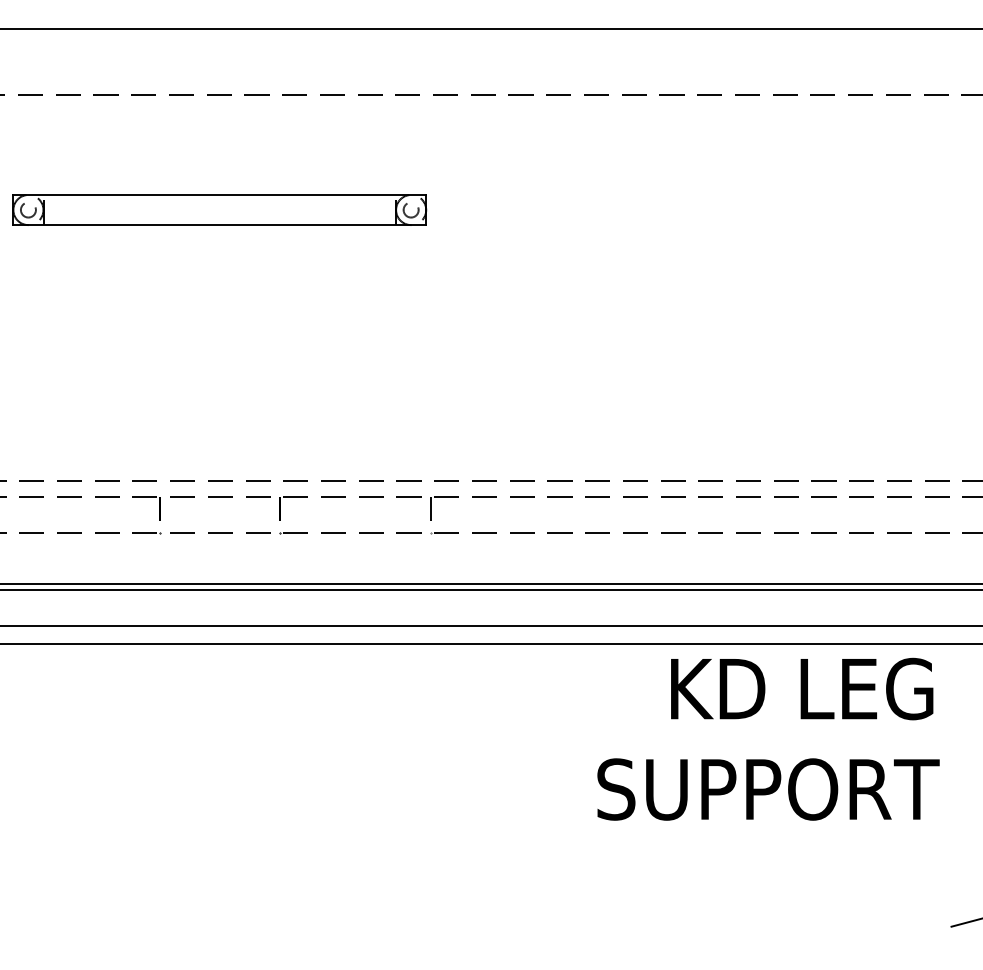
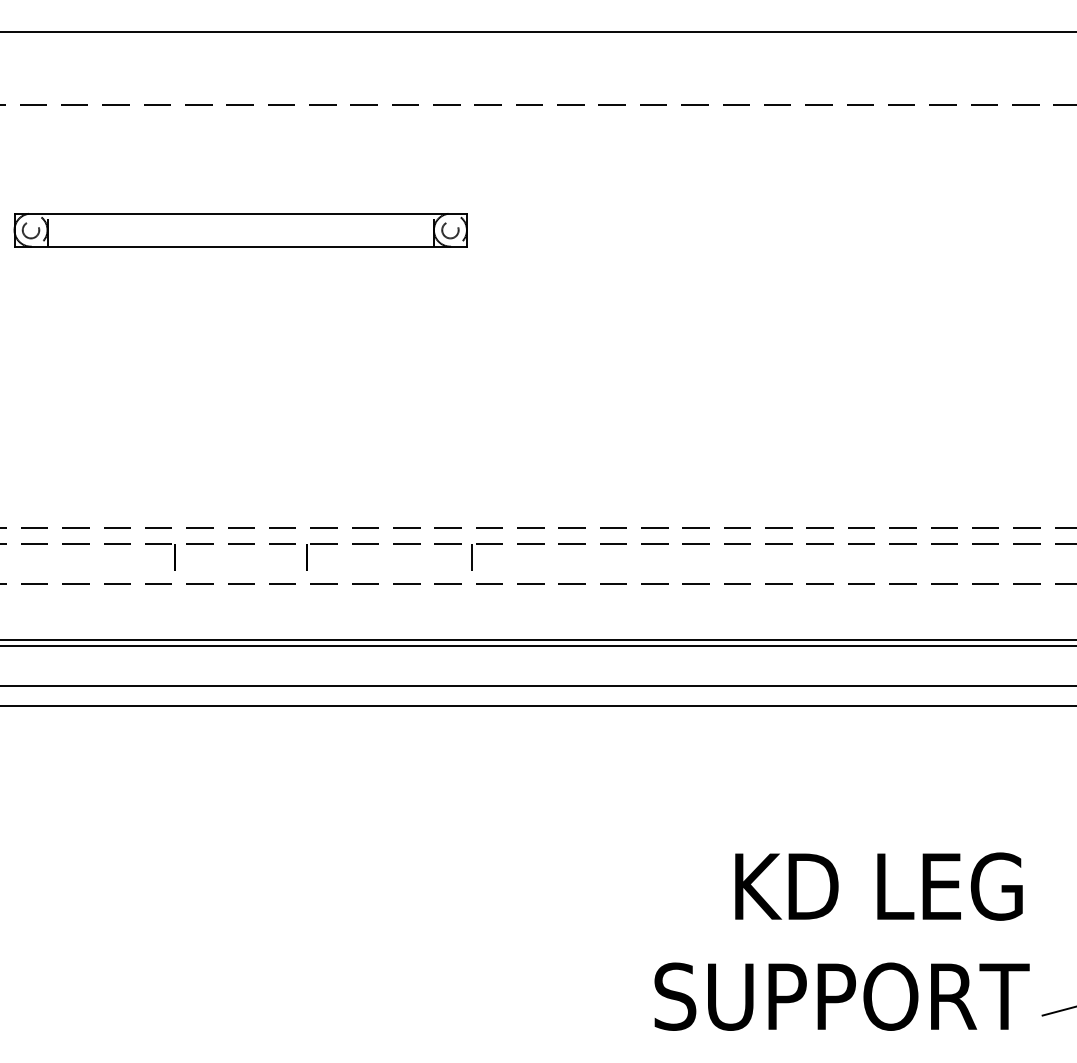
text: (768, 738) -> (842, 940), moved

